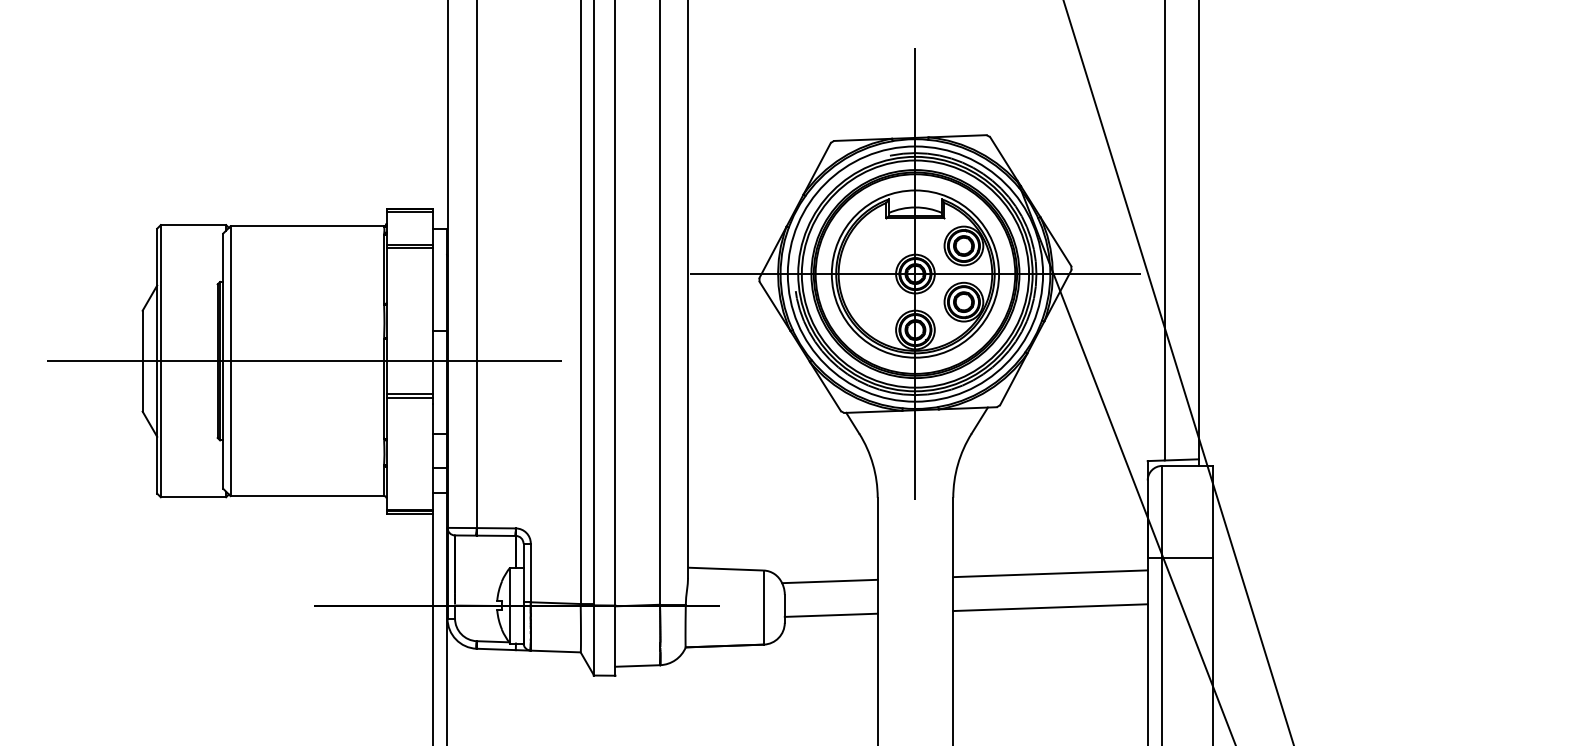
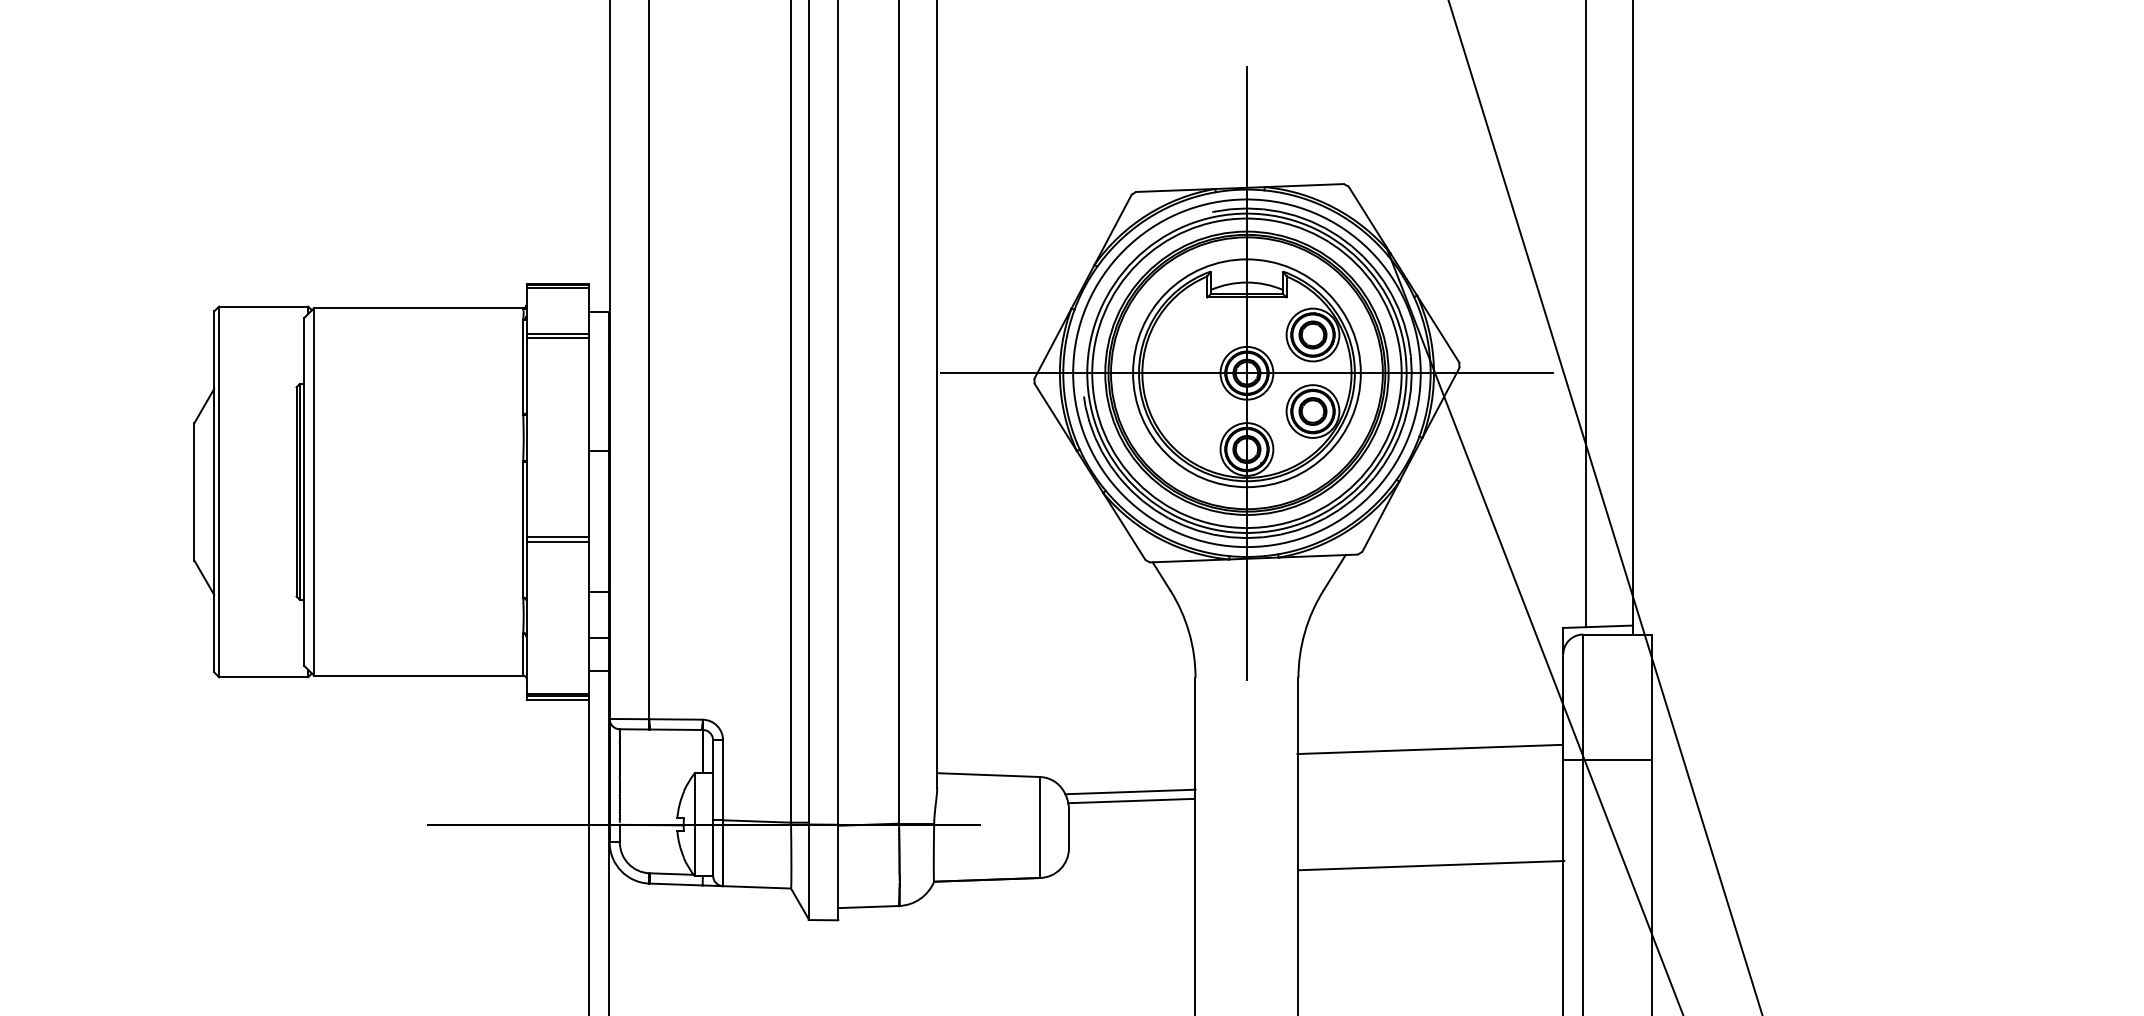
line: (304, 360) -> (414, 491), removed
line: (1050, 573) -> (1429, 749), moved
line: (1050, 607) -> (1431, 865), moved
line: (831, 614) -> (1131, 800), moved

